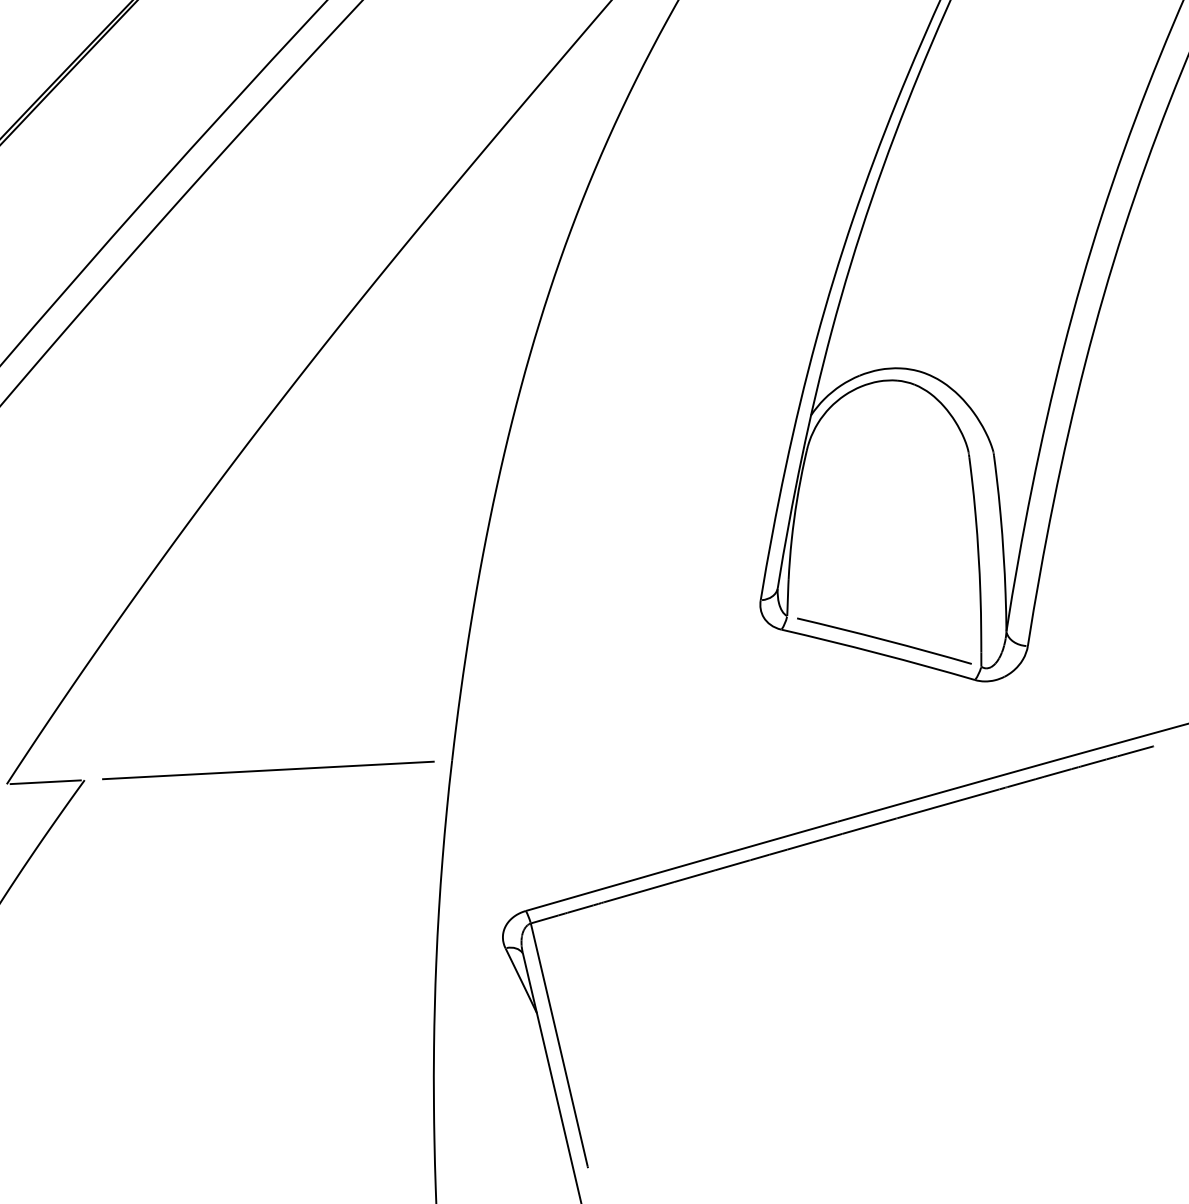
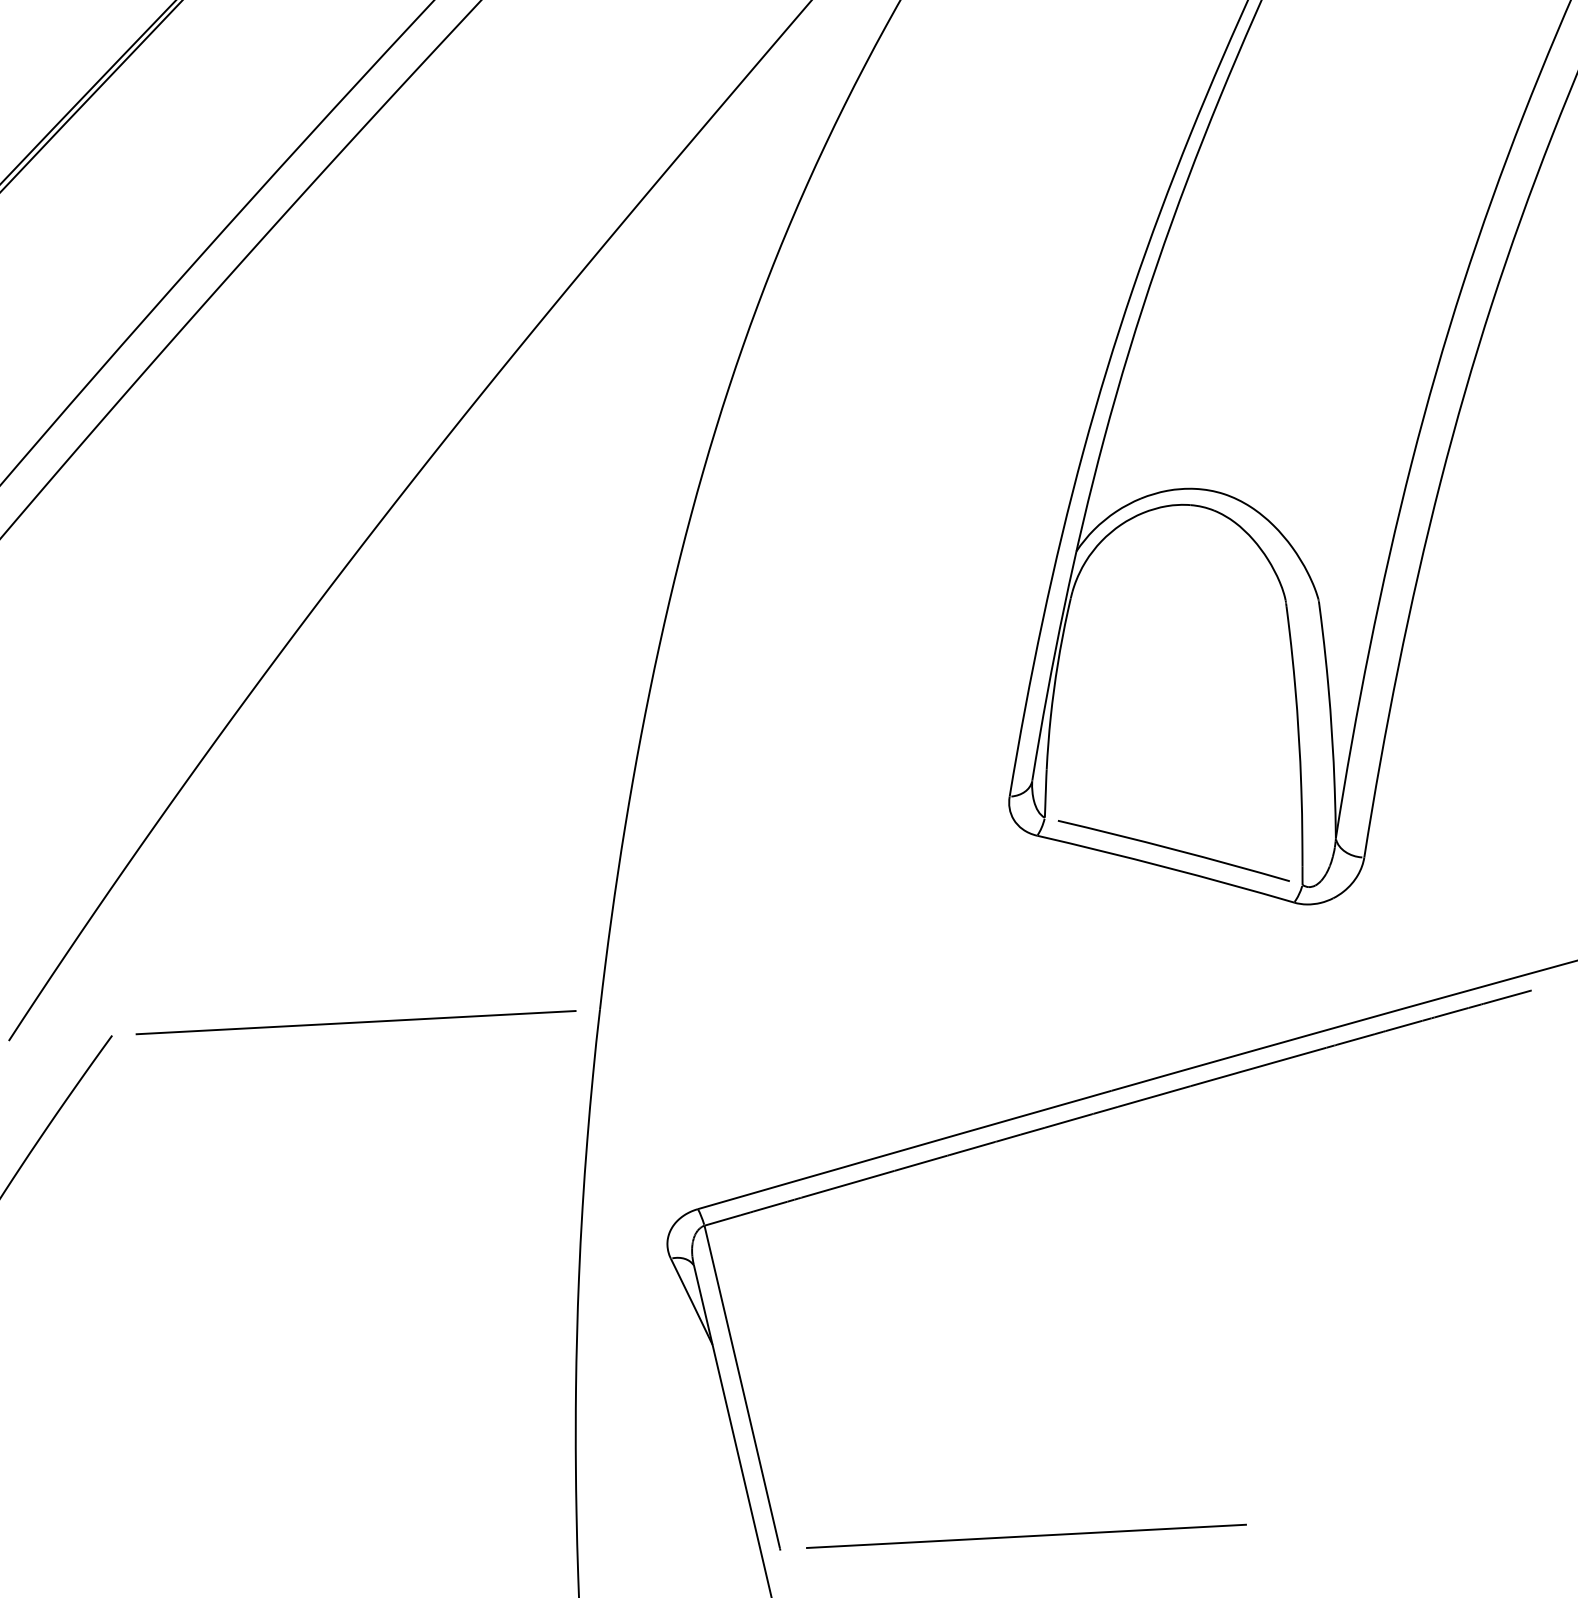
line: (45, 782) -> (60, 1038), removed
line: (773, 1157) -> (1026, 1536), added

